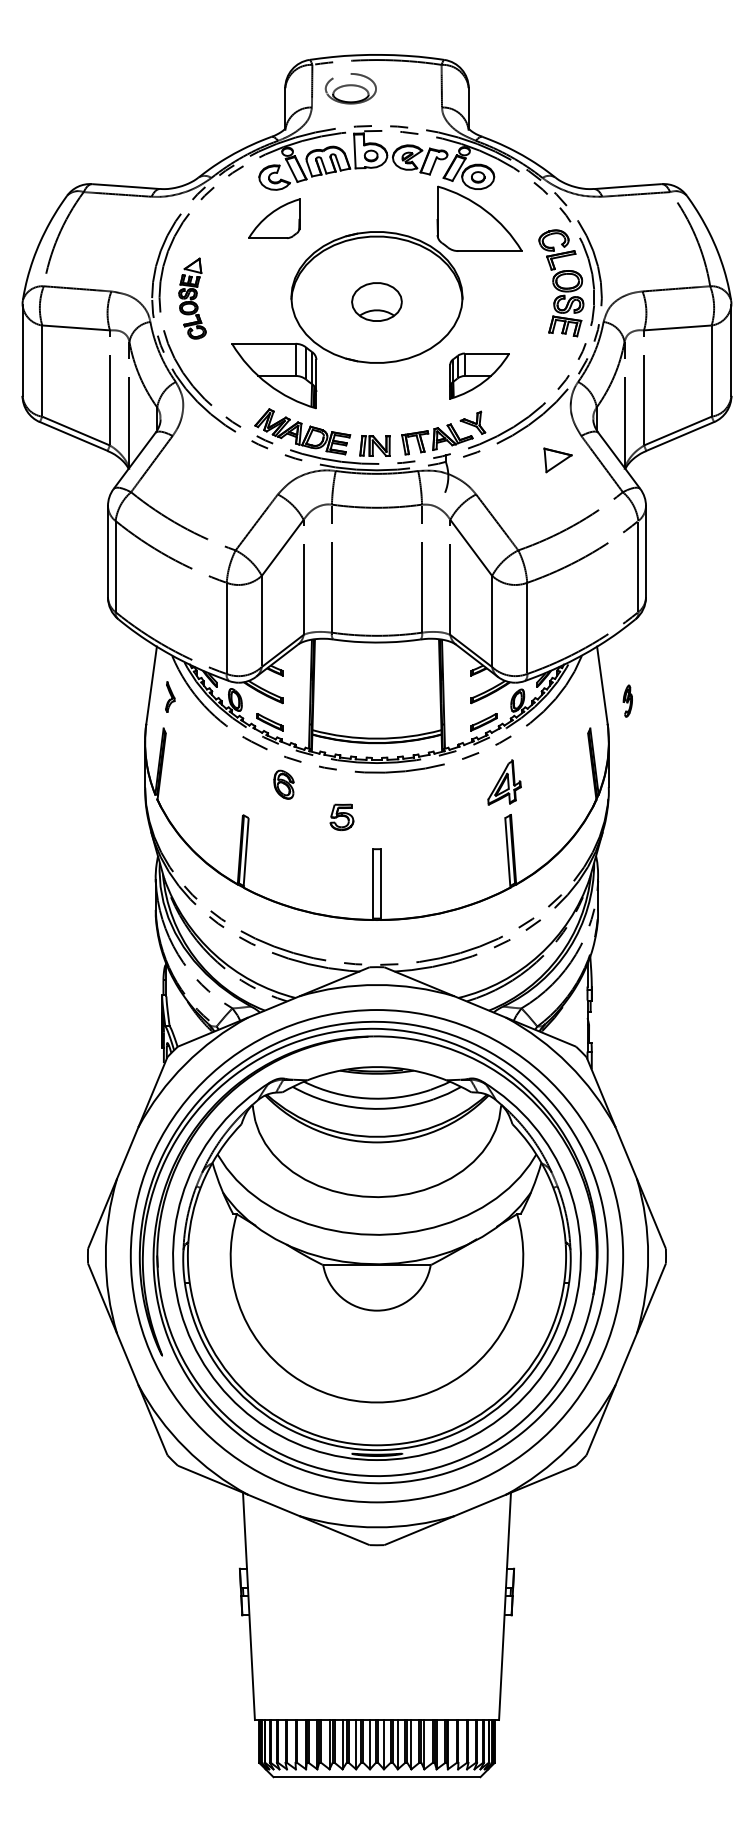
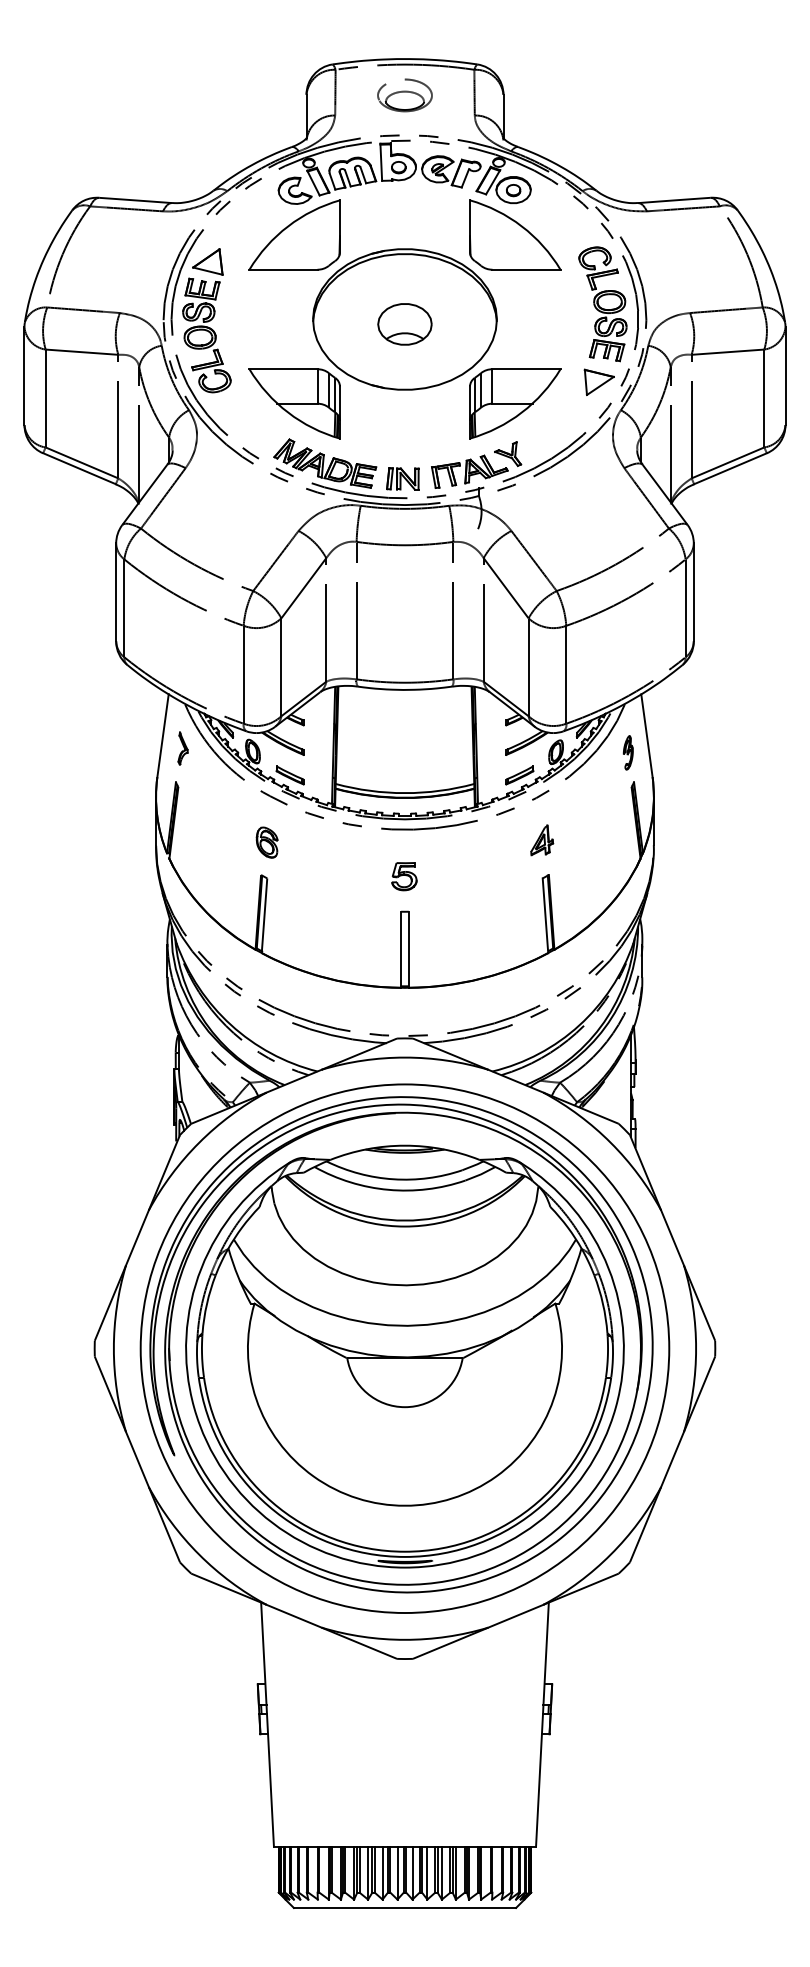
part: (350, 88) -> (404, 95), moved
part: (274, 218) -> (294, 234), size x1.67
part: (192, 298) -> (206, 320), size x1.67
part: (479, 375) -> (515, 403), size x1.43
part: (557, 459) -> (598, 381), moved
part: (627, 700) -> (627, 752), moved
part: (505, 782) -> (542, 840), size x0.62
part: (283, 784) -> (266, 842), moved
part: (342, 817) -> (404, 876), moved

